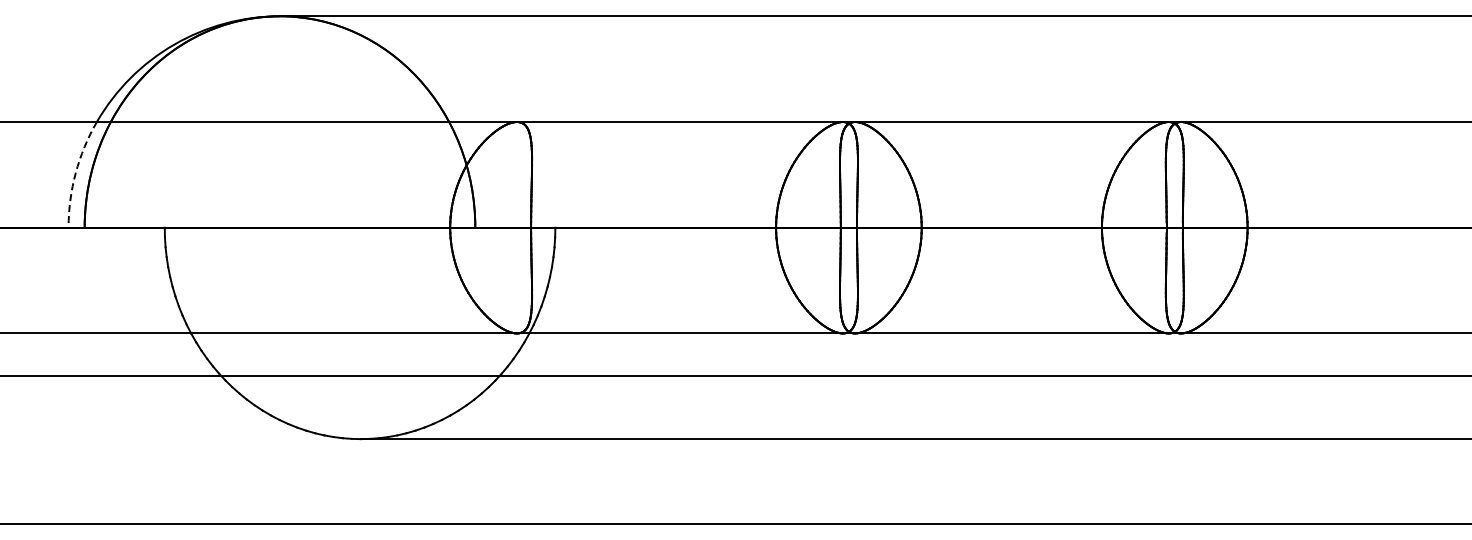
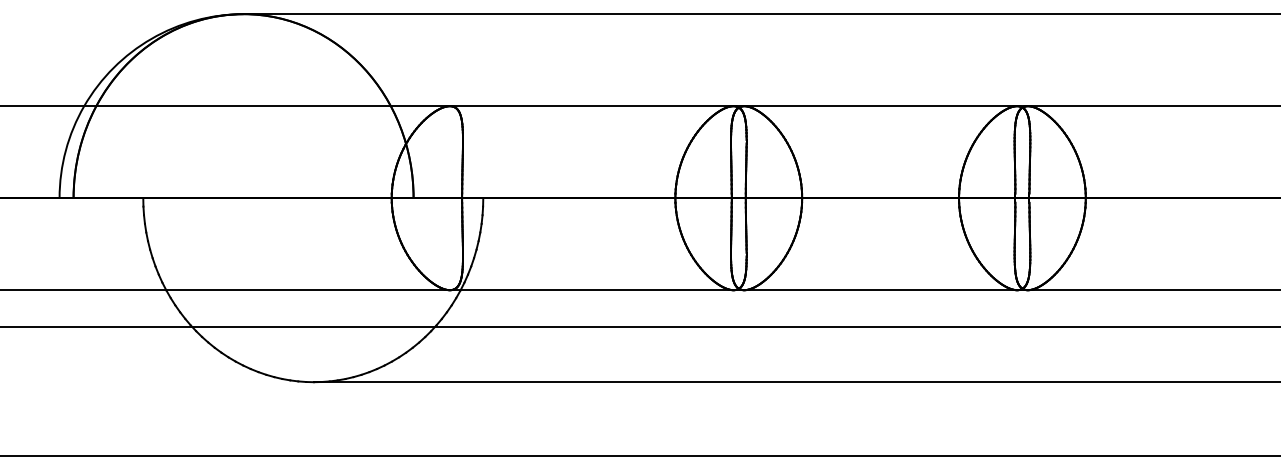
arc: (75, 173) -> (65, 151), dashed -> solid

